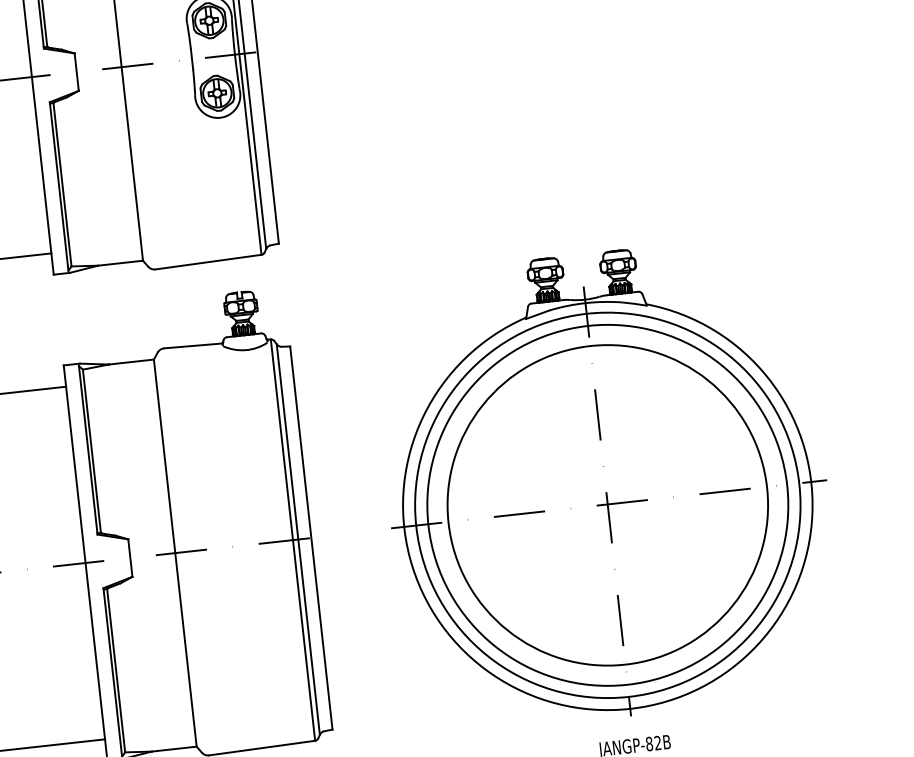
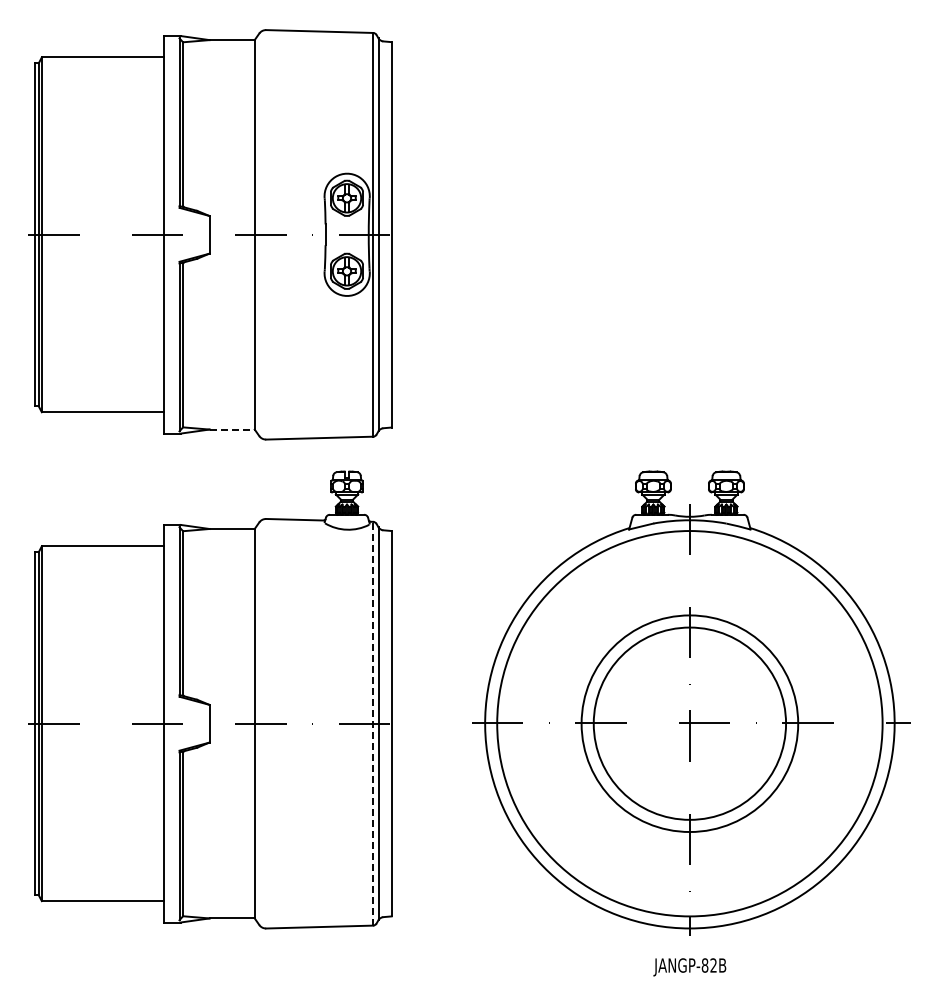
line: (120, 263) -> (232, 429), solid -> dashed
circle: (607, 505) -> (689, 723), size x0.6
circle: (607, 505) -> (689, 723), size x0.6
line: (293, 539) -> (373, 723), solid -> dashed

